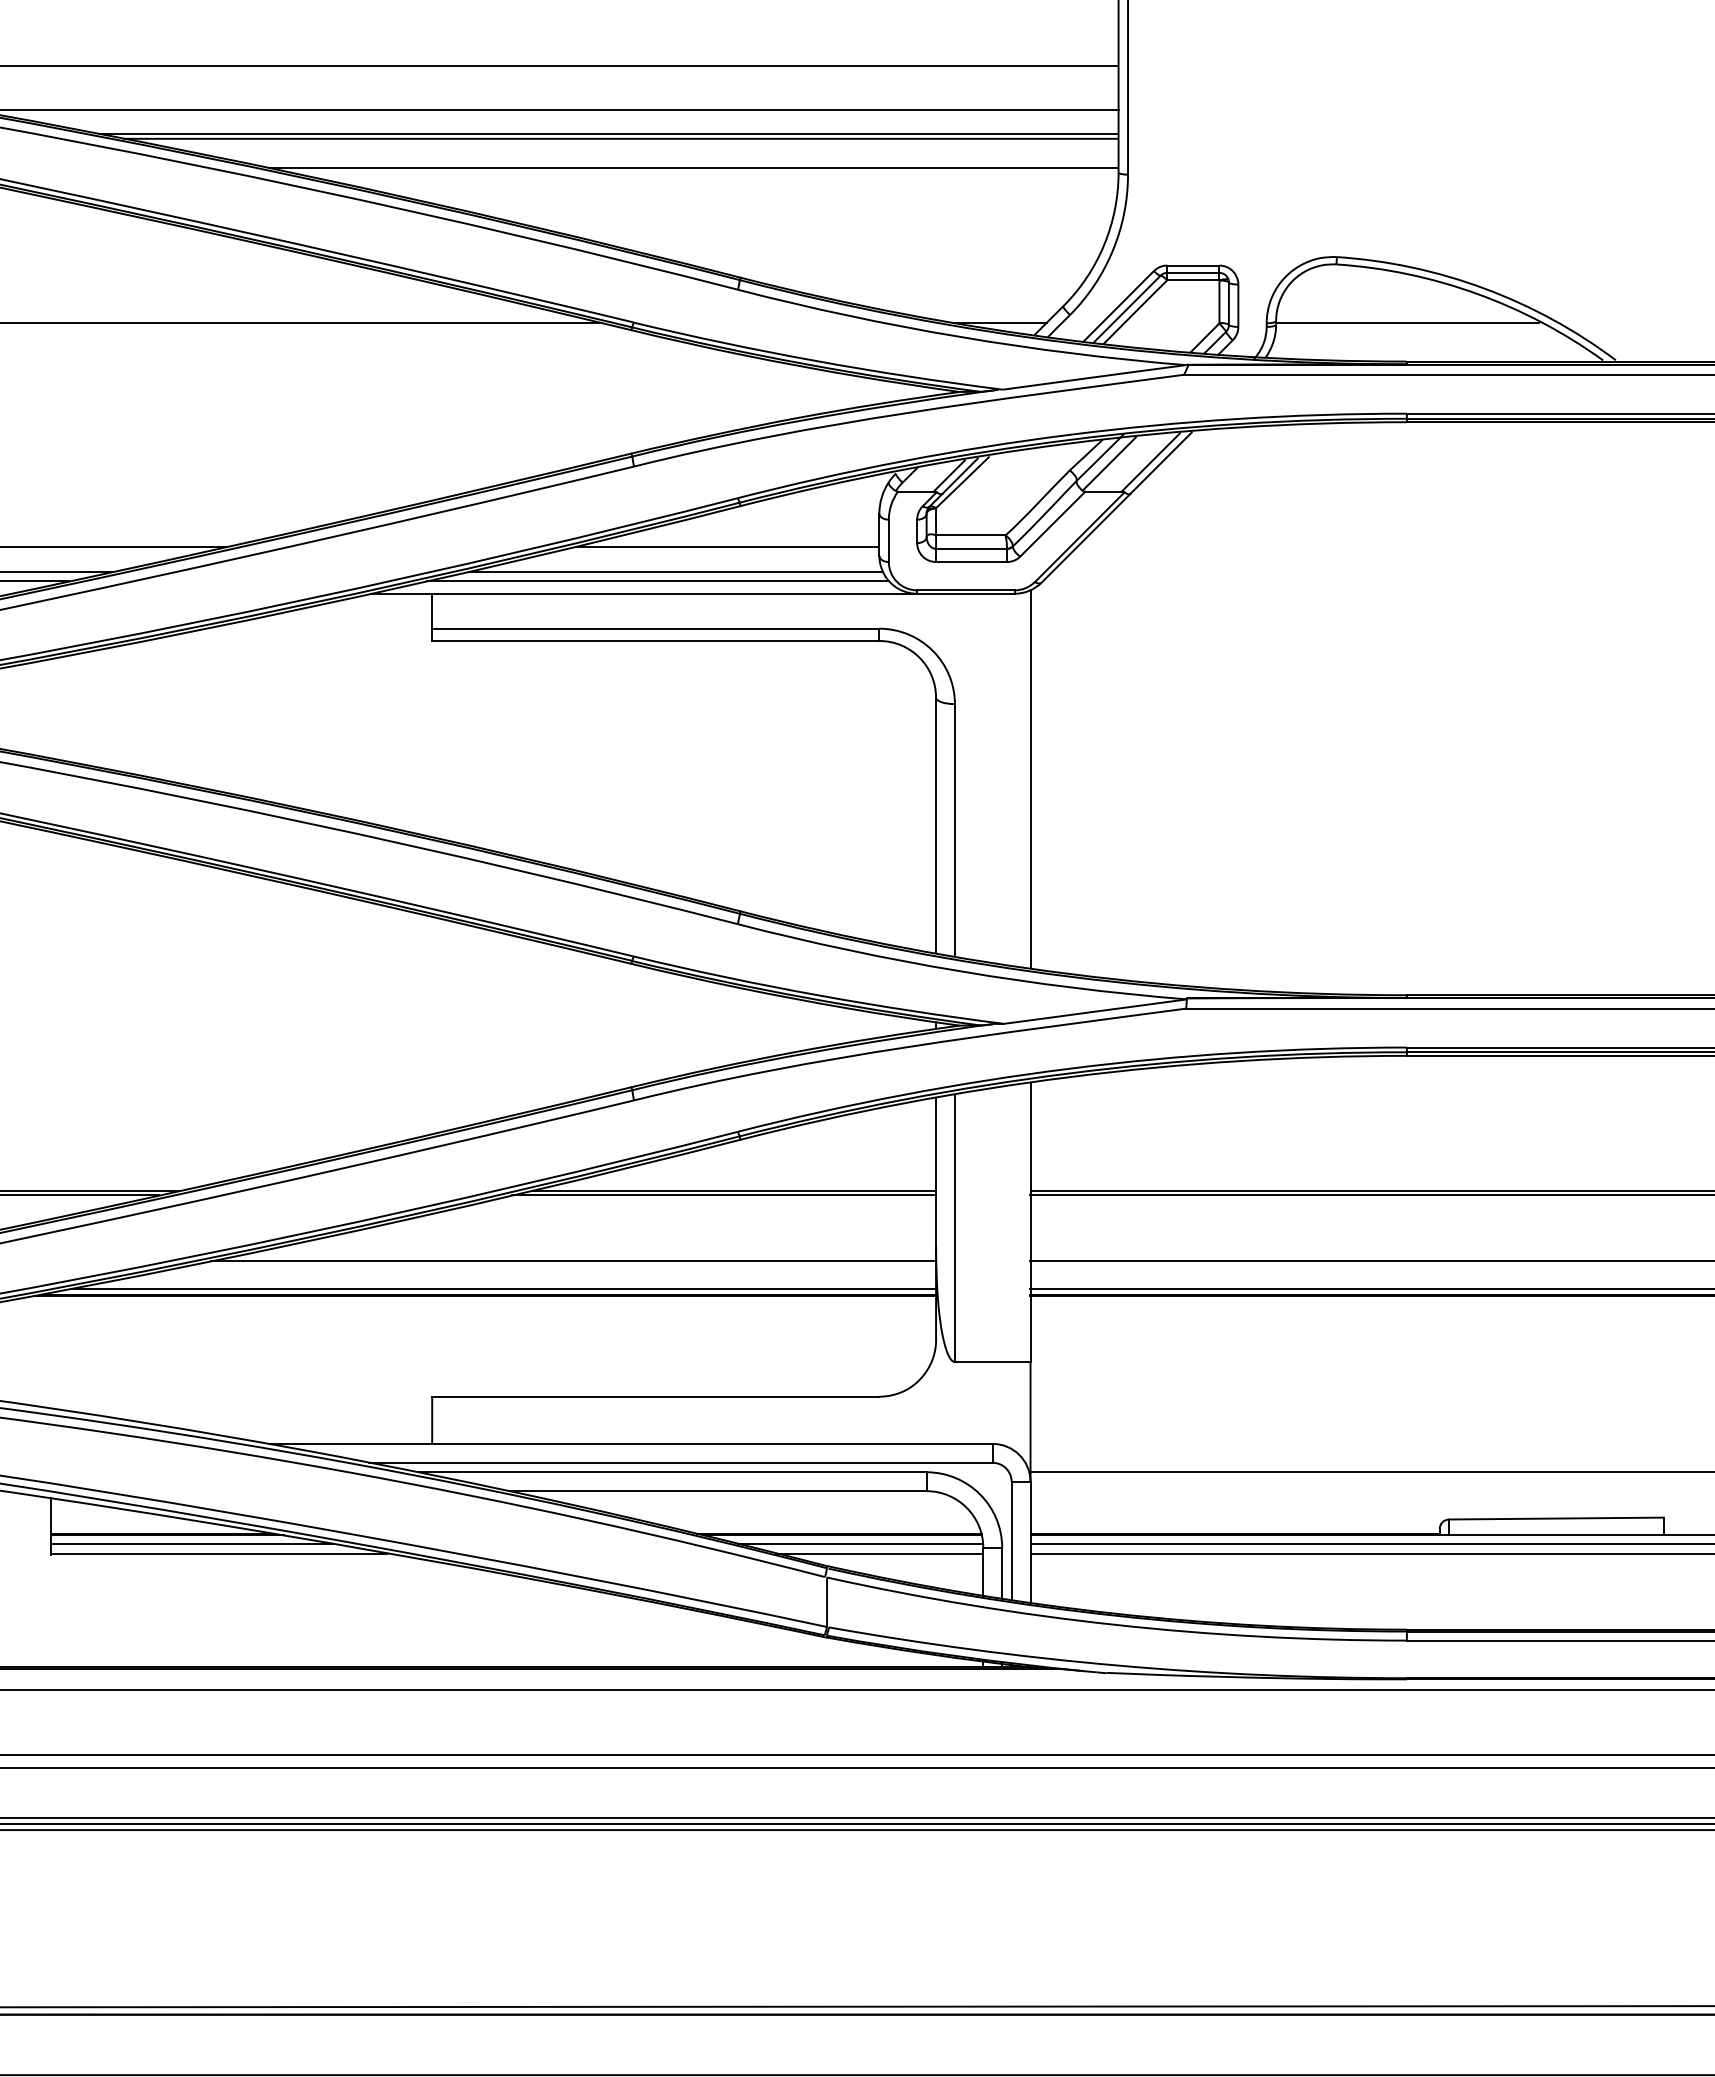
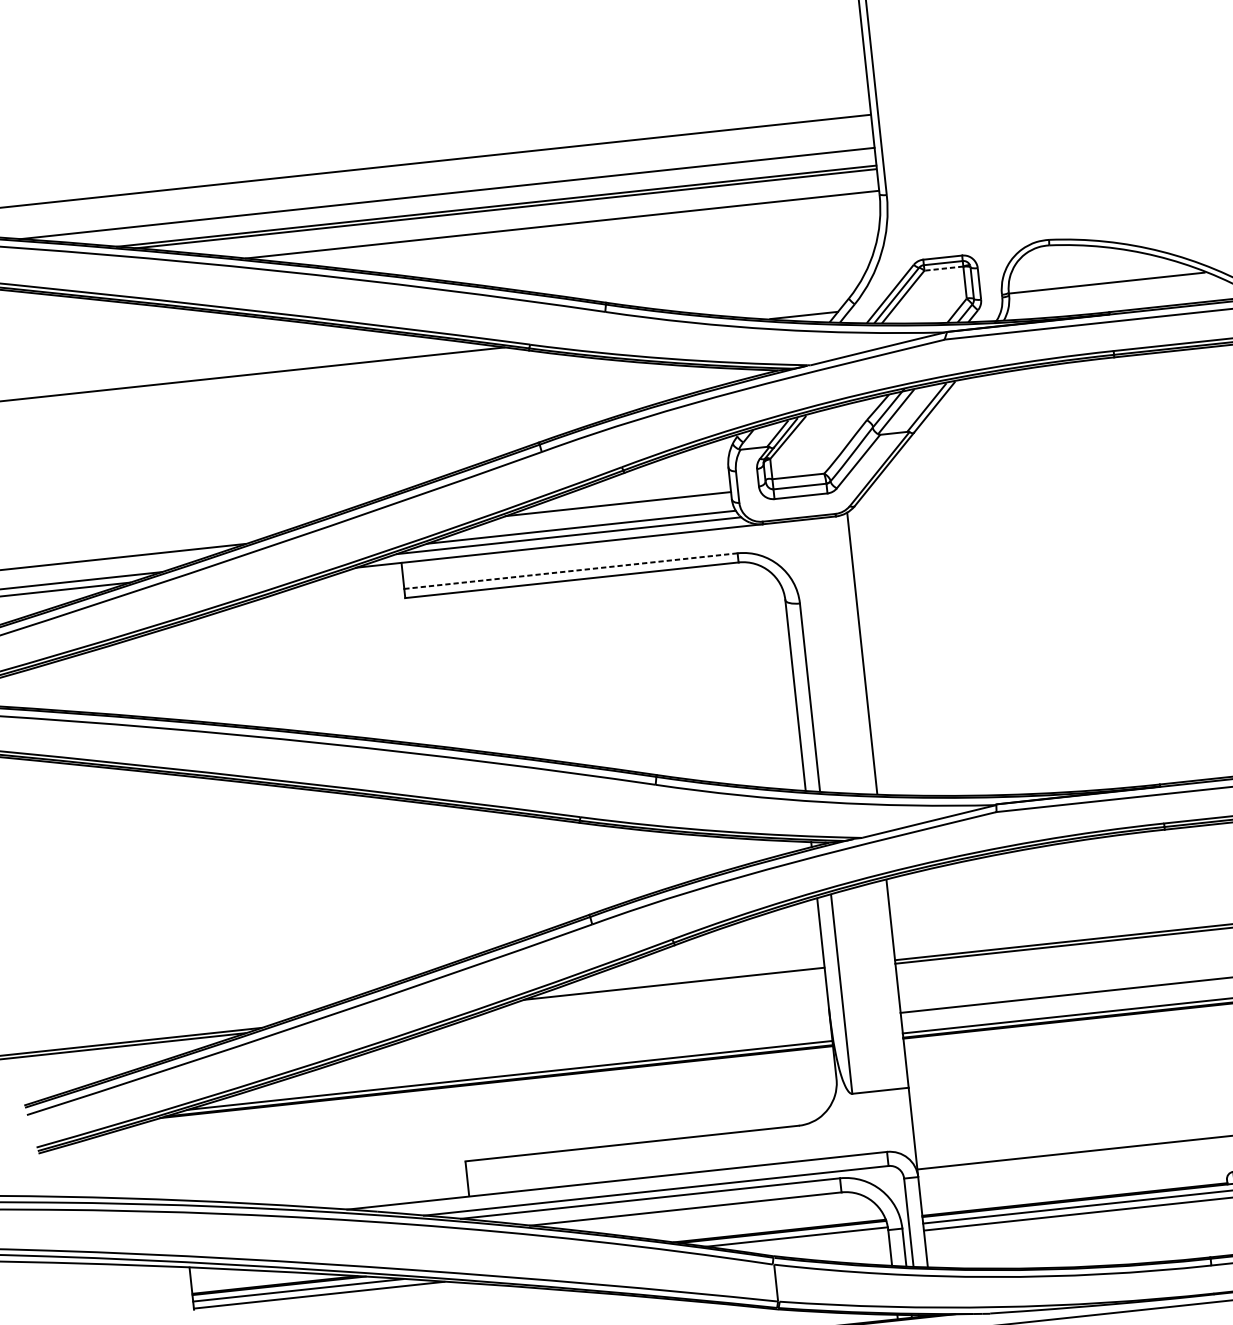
line: (1192, 280) -> (943, 268), solid -> dashed
line: (655, 628) -> (570, 570), solid -> dashed
line: (724, 1195) -> (667, 988), removed
line: (573, 1261) -> (560, 1049), removed
line: (879, 1553) -> (811, 1242), removed

